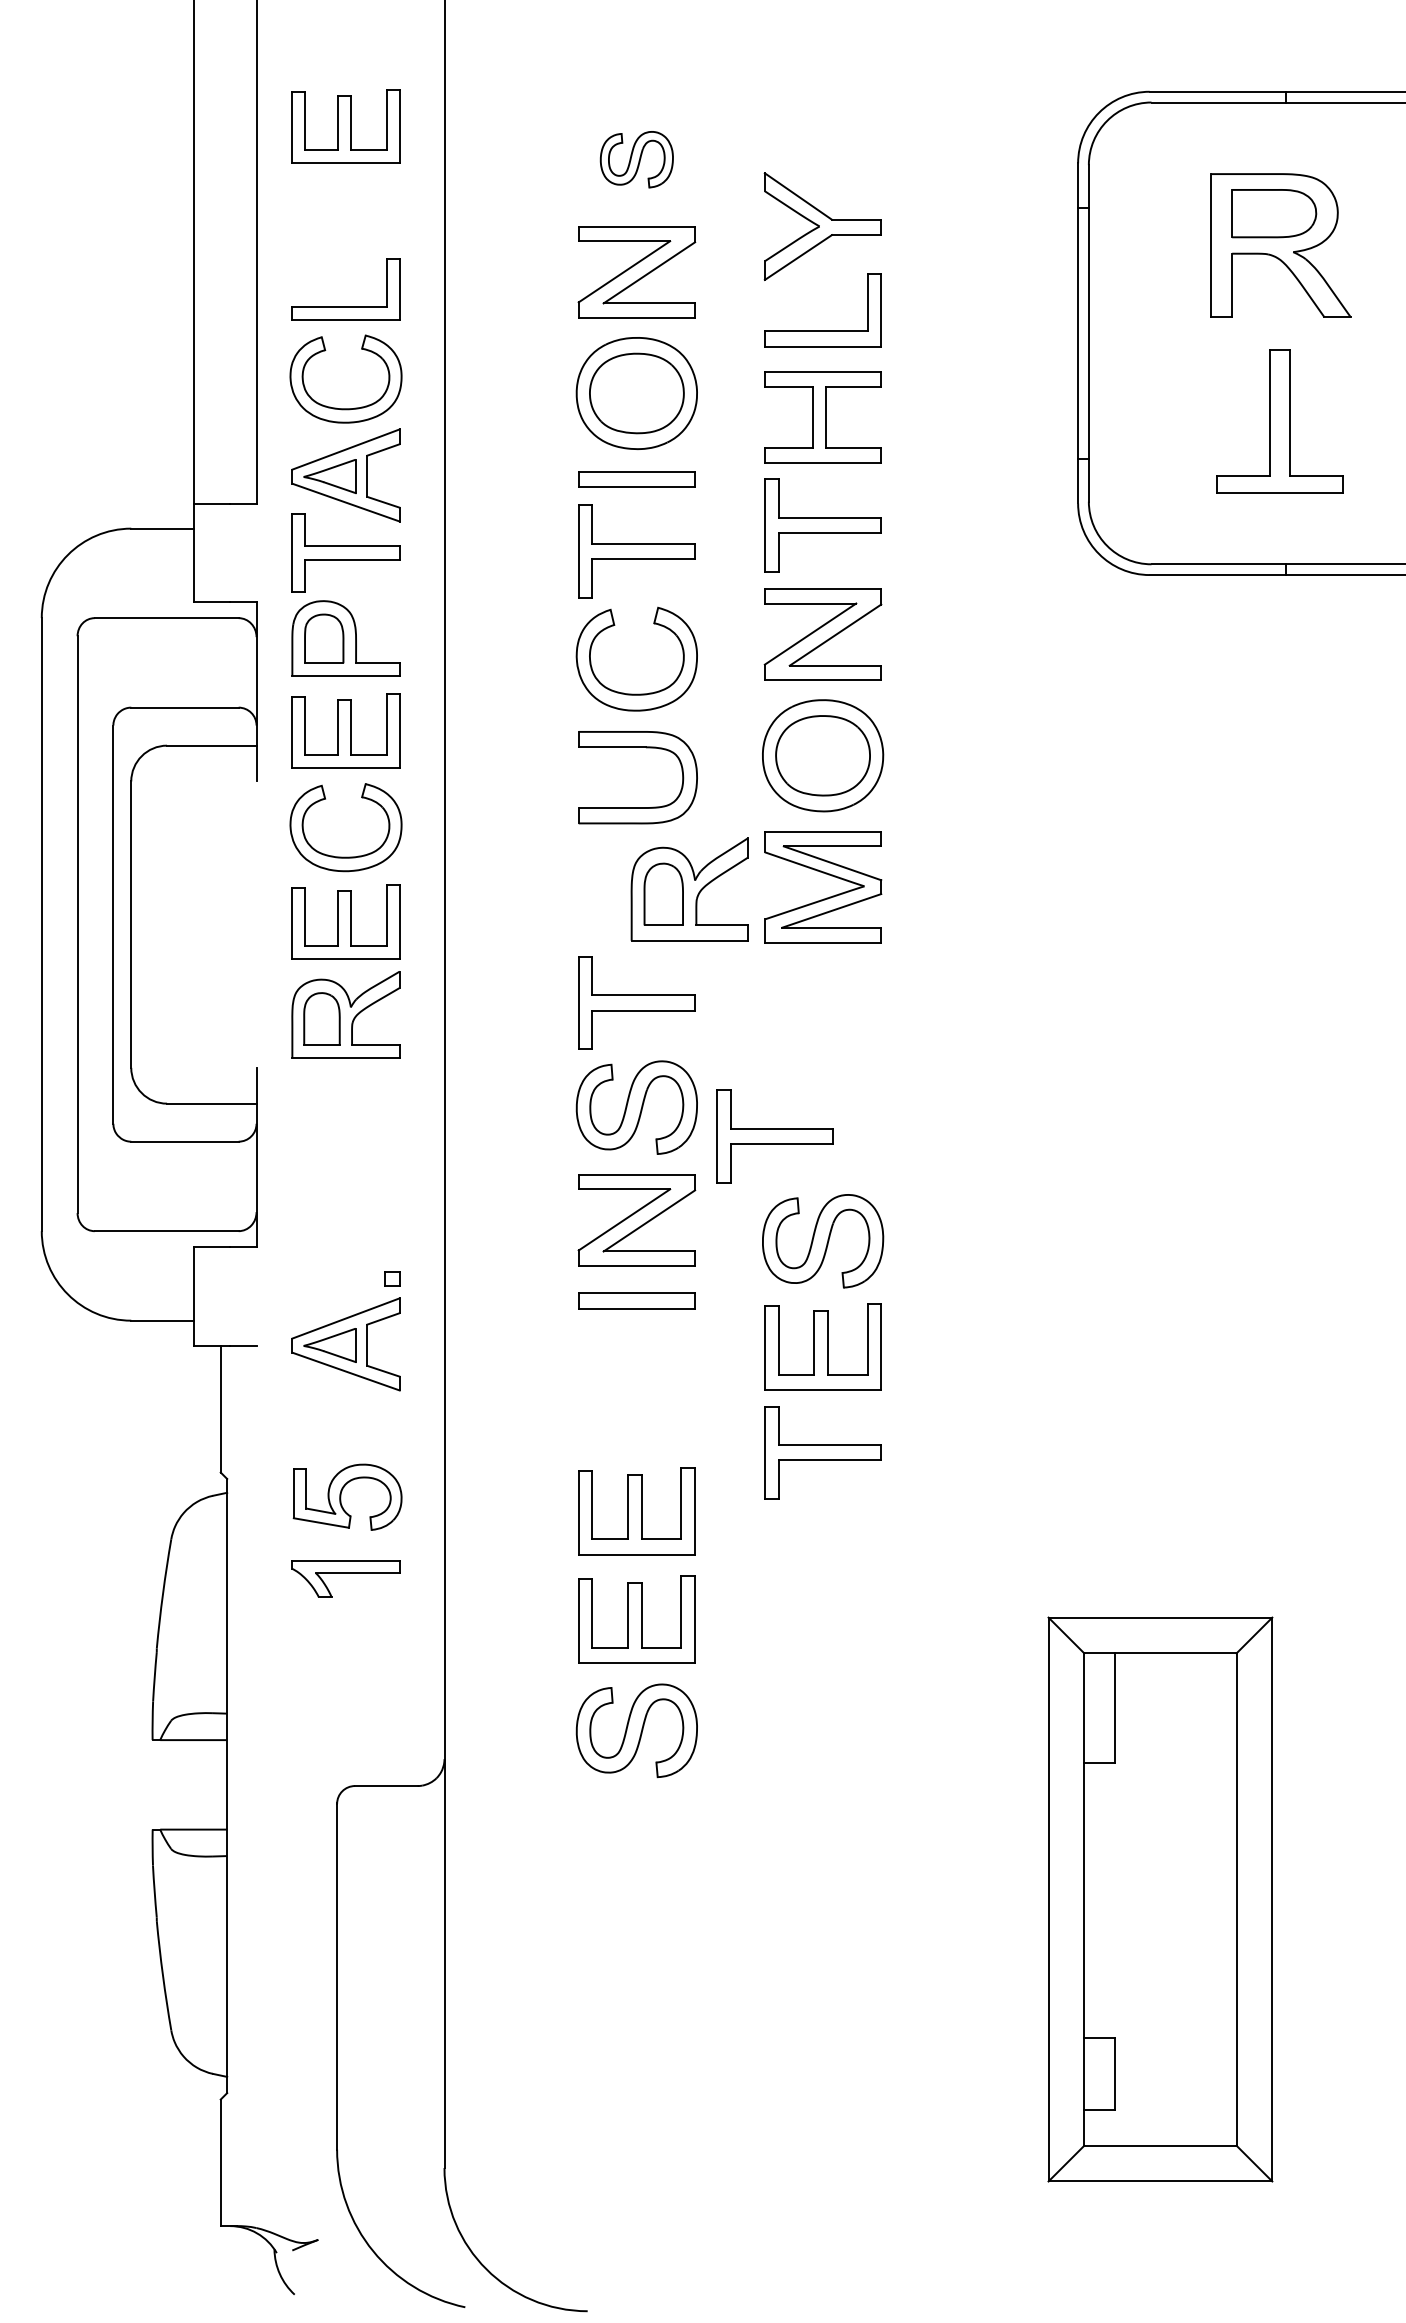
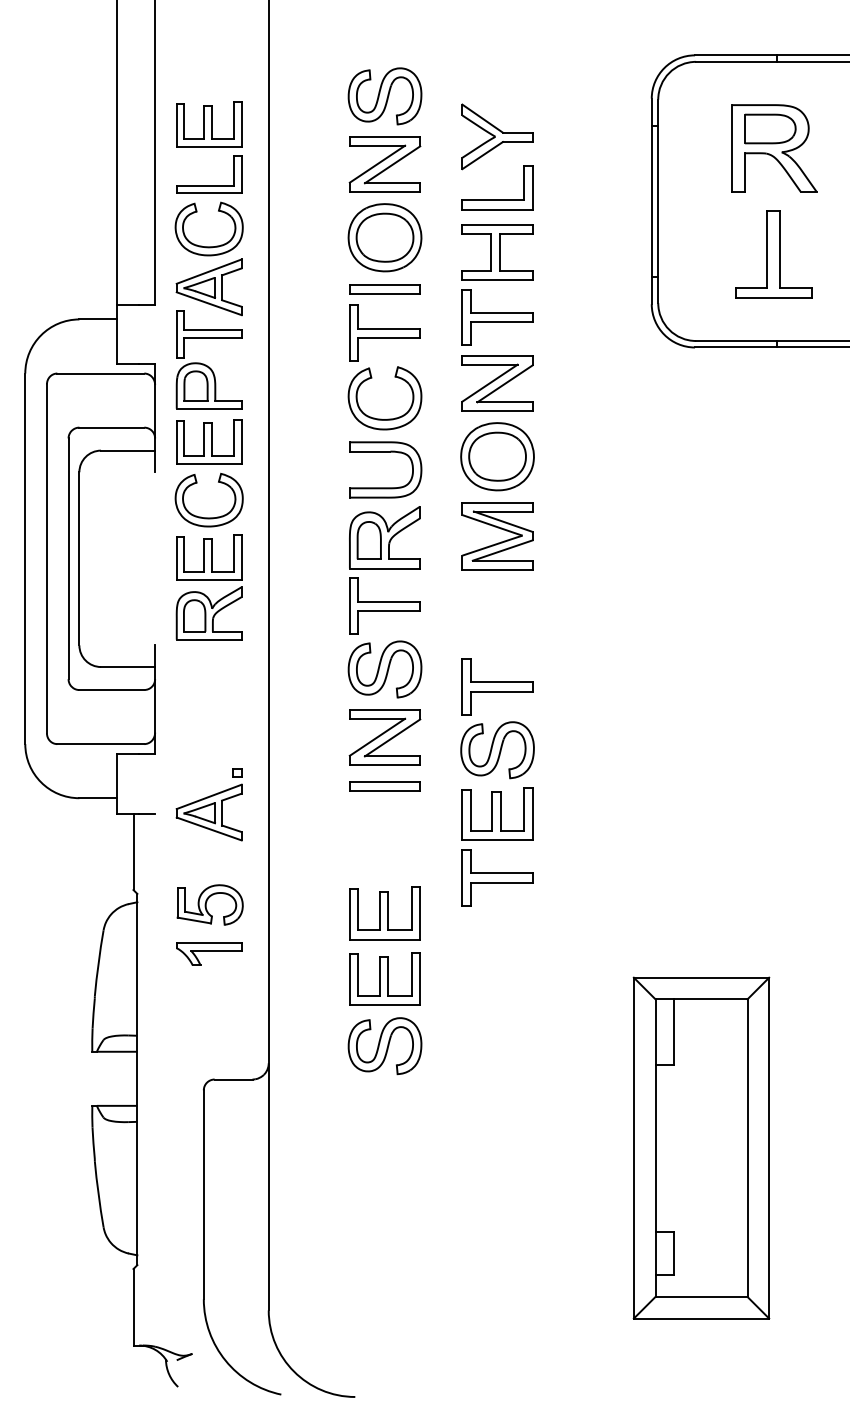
part: (346, 126) -> (209, 124), moved
part: (636, 159) -> (384, 96), size x1.67
part: (688, 889) -> (384, 537), moved
part: (774, 1135) -> (497, 686), moved

